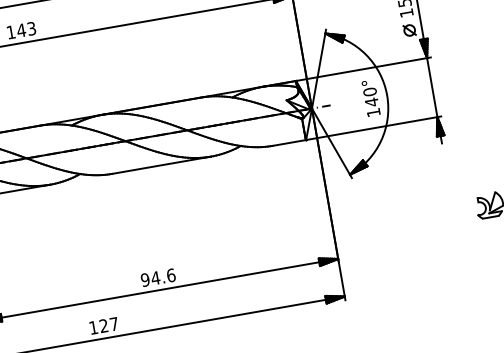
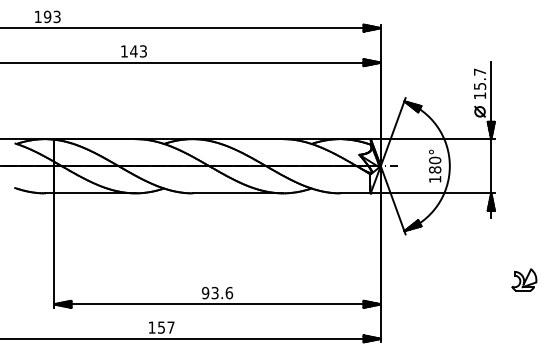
text: (372, 101) -> (435, 169), 140° -> 180°
text: (154, 277) -> (214, 292), 94.6 -> 93.6
text: (103, 325) -> (161, 327), 127 -> 157

